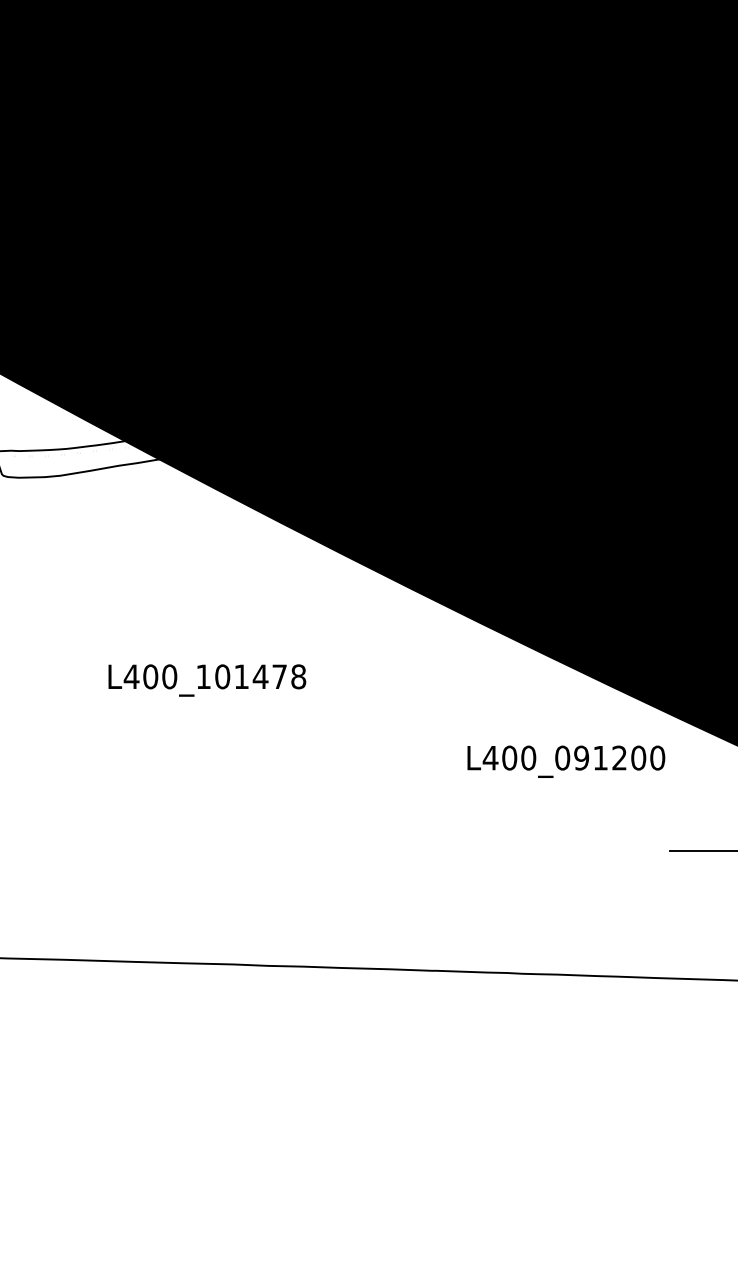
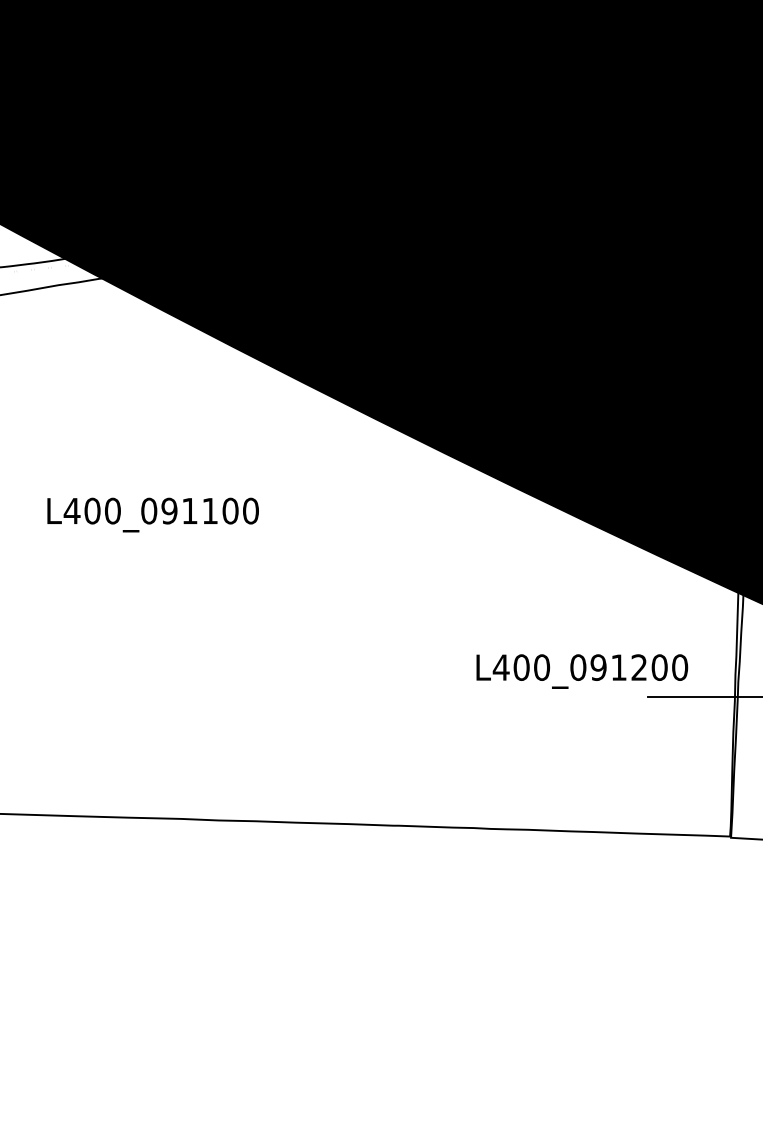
text: (251, 676) -> (200, 510), L400_101478 -> L400_091100
text: (566, 761) -> (582, 671), moved

